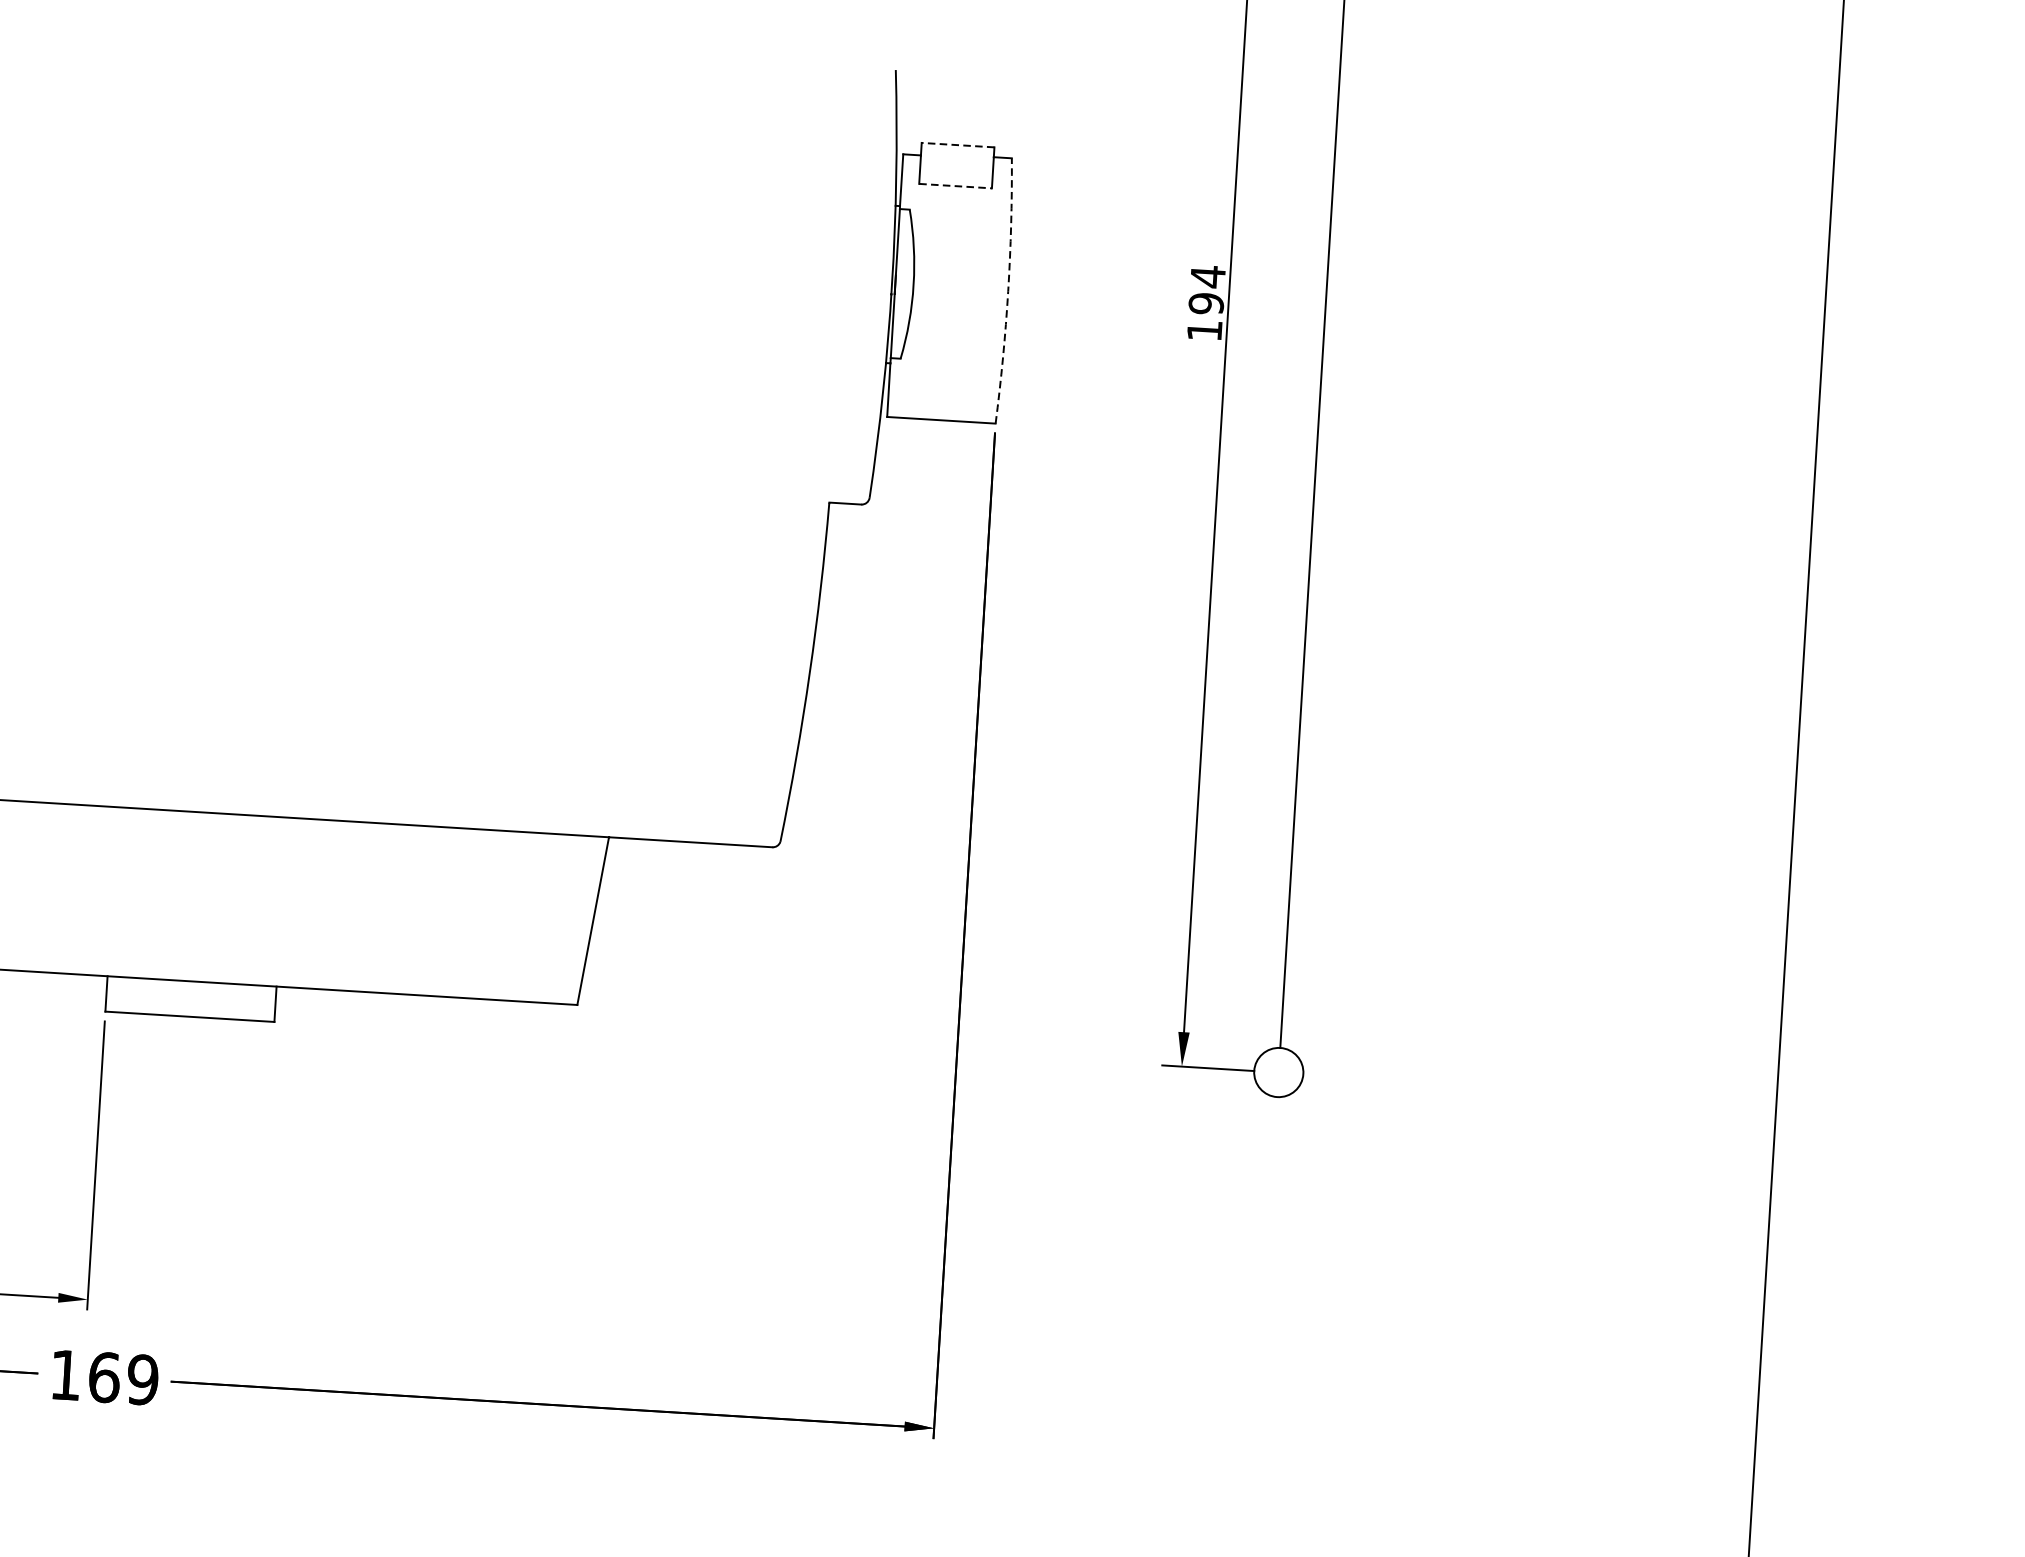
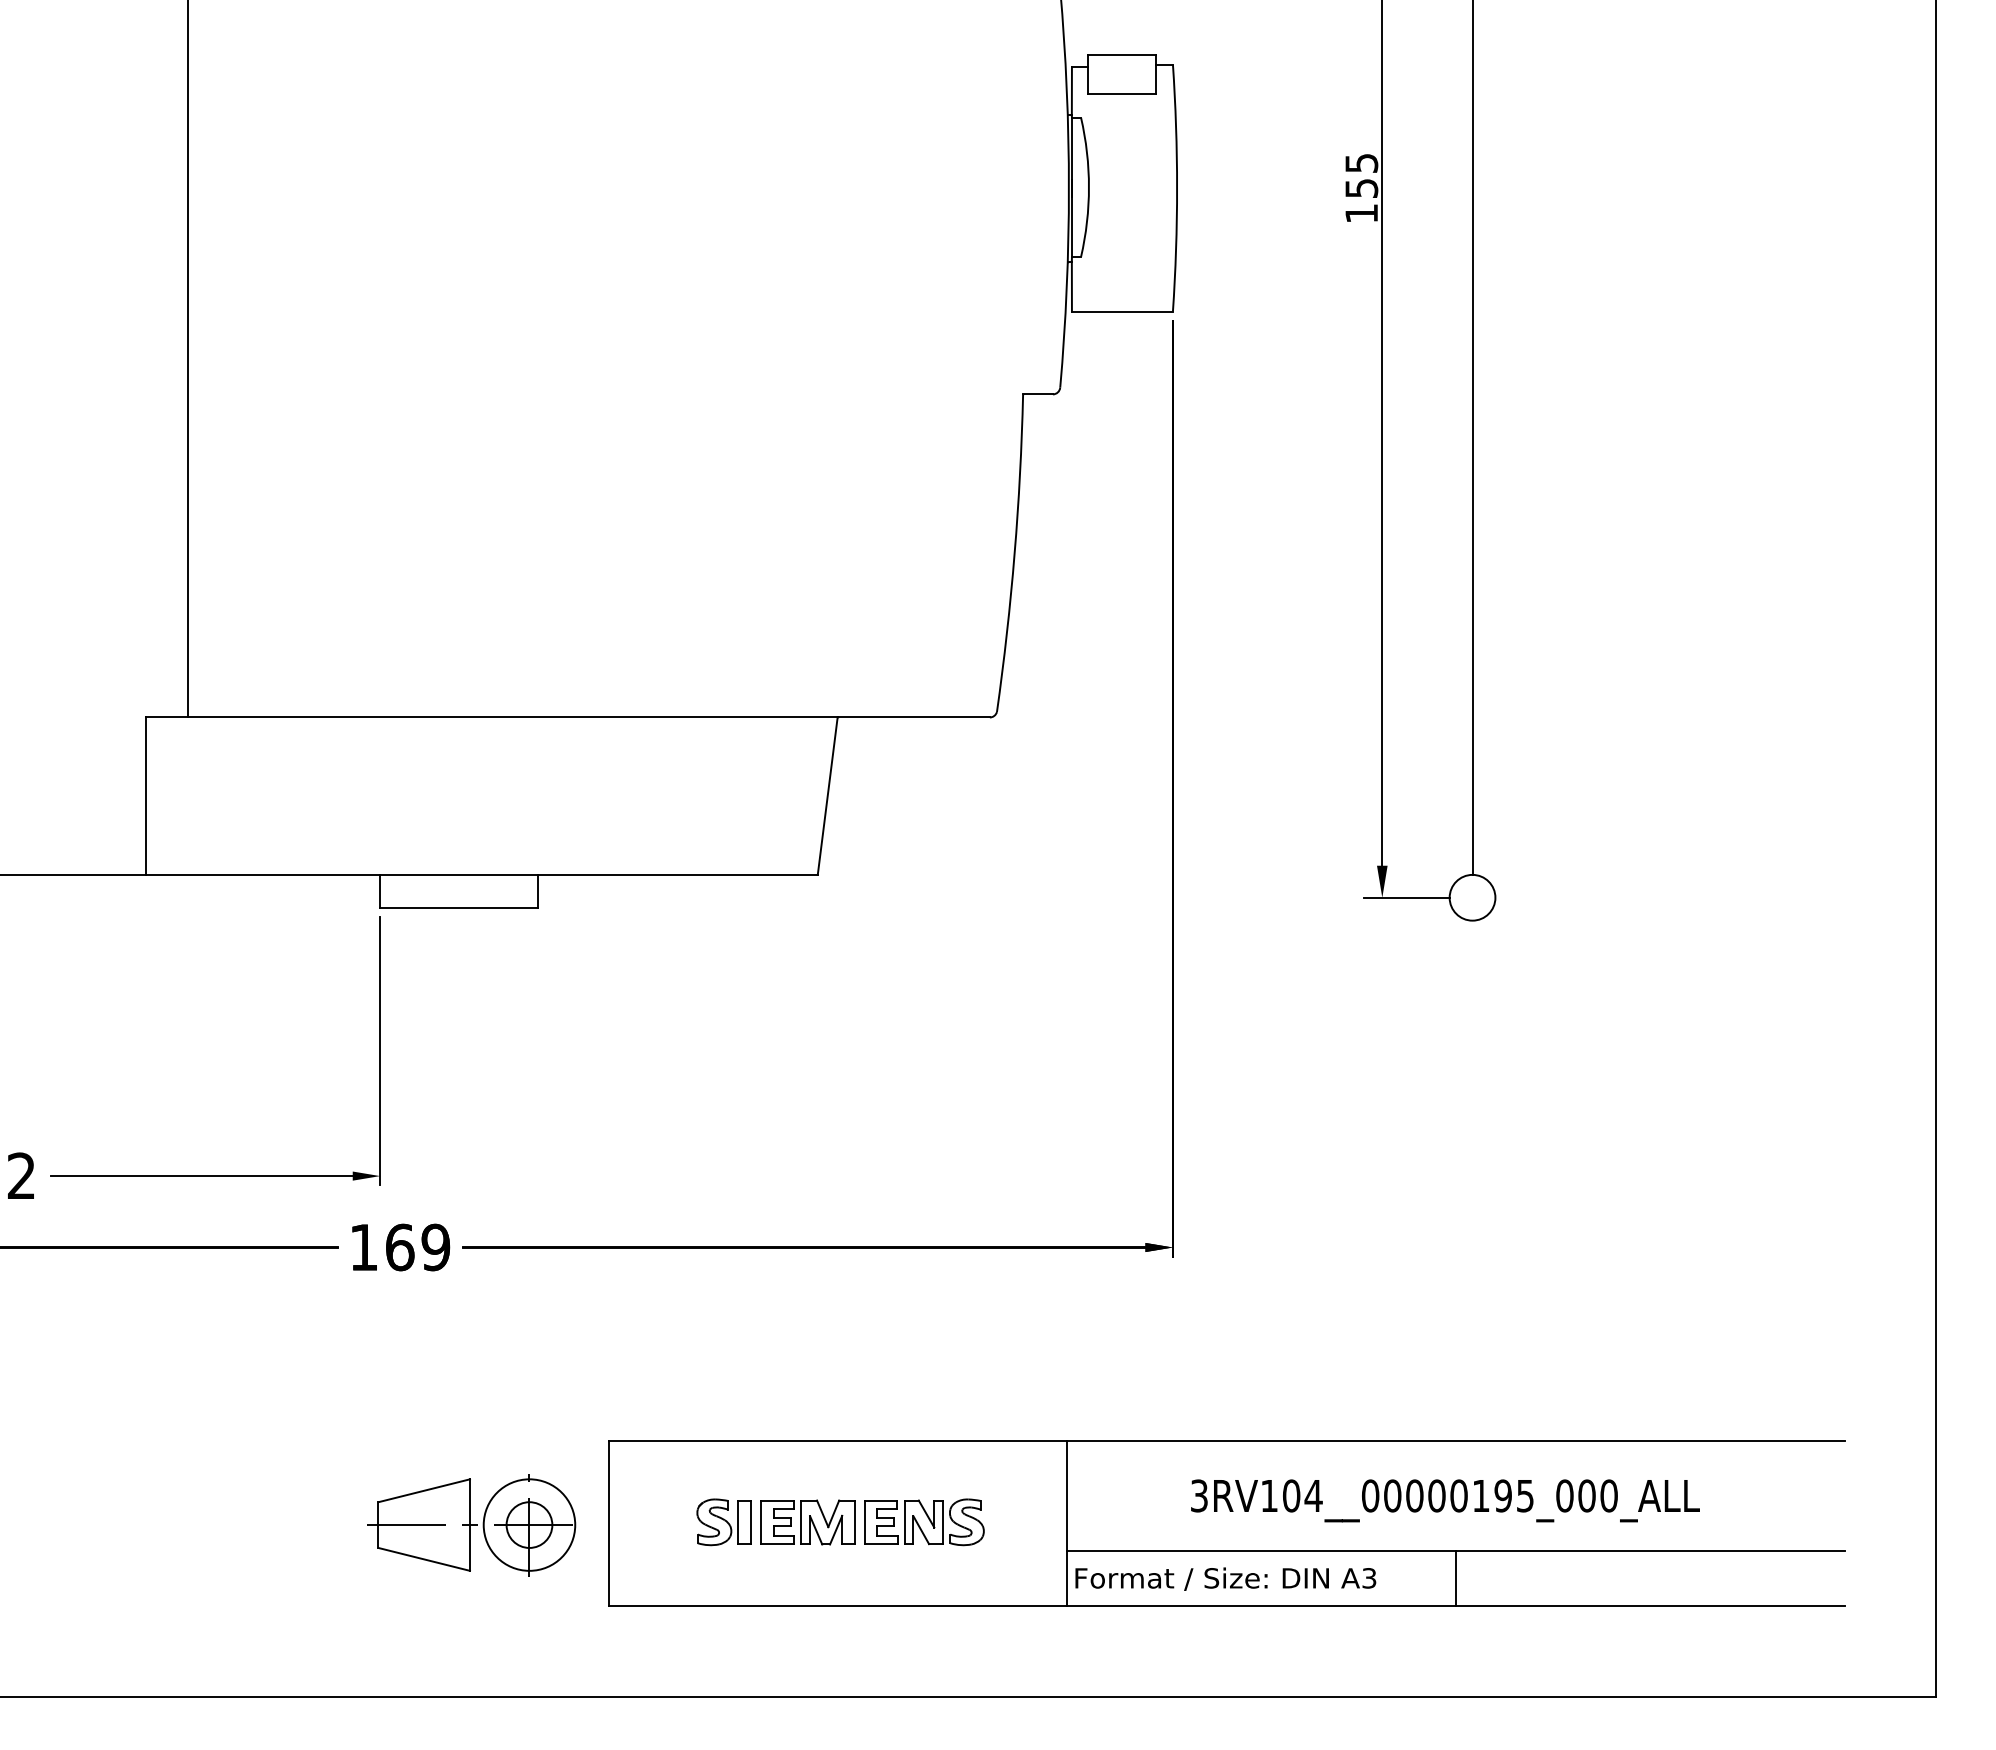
line: (958, 145) -> (1122, 55), dashed -> solid
line: (955, 186) -> (1122, 93), dashed -> solid
text: (1207, 289) -> (1361, 175), 194 -> 155
arc: (1008, 291) -> (1177, 188), dashed -> solid

